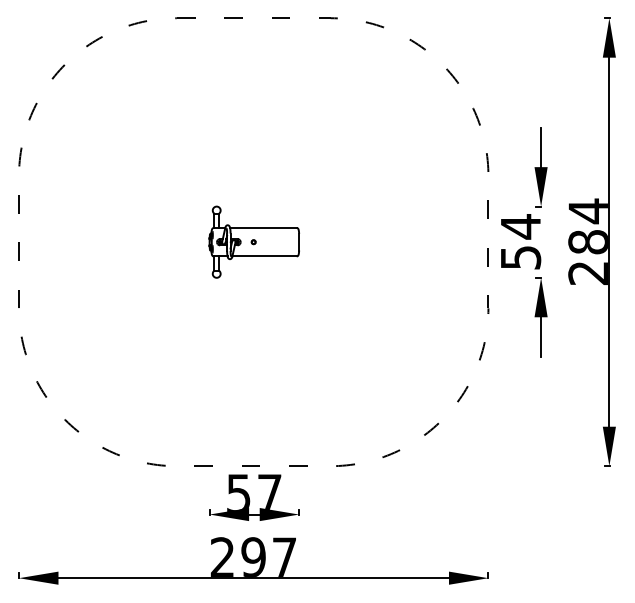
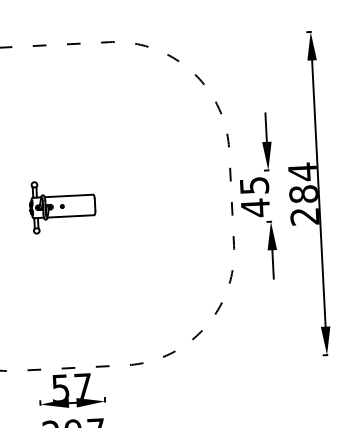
text: (521, 242) -> (255, 196), 54 -> 45

